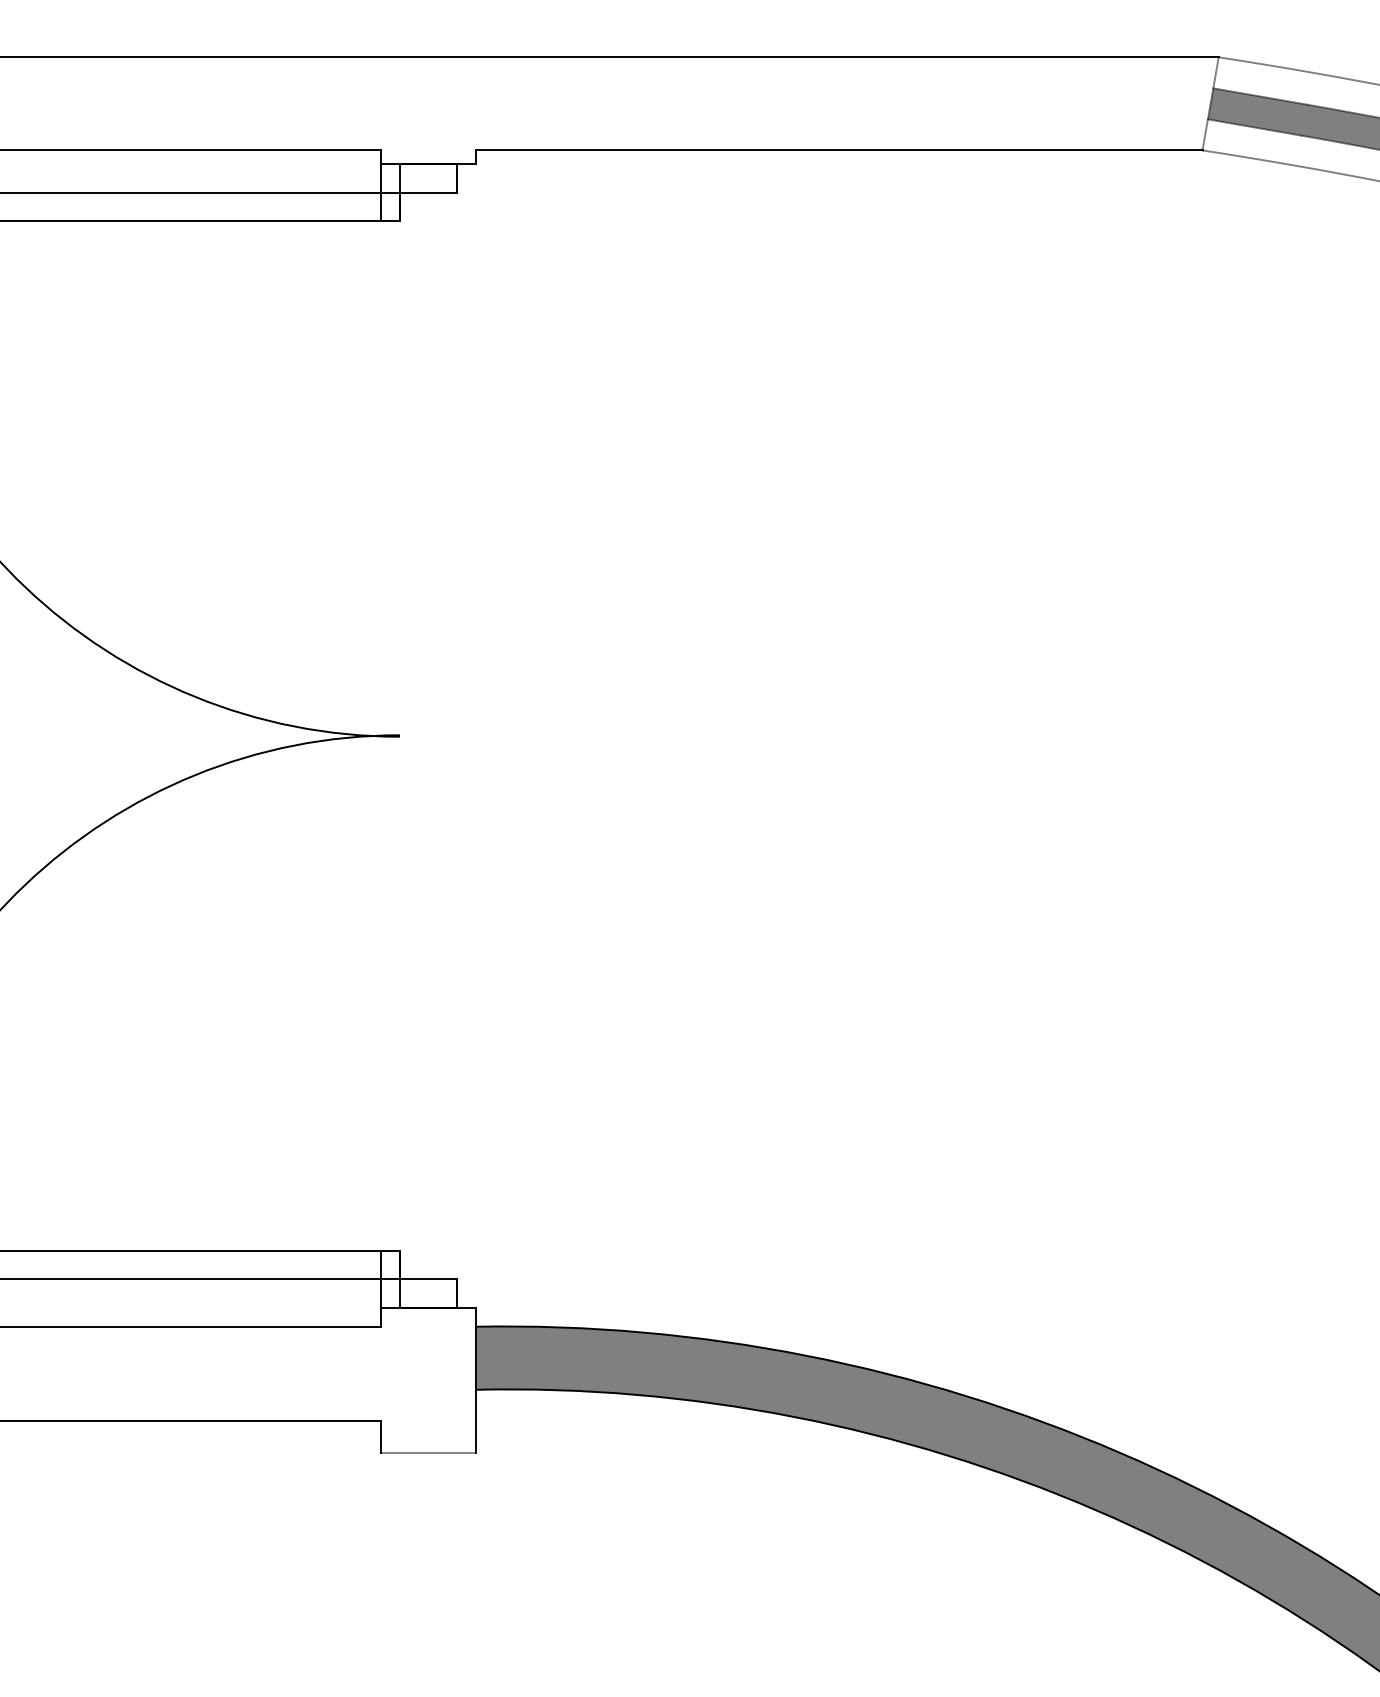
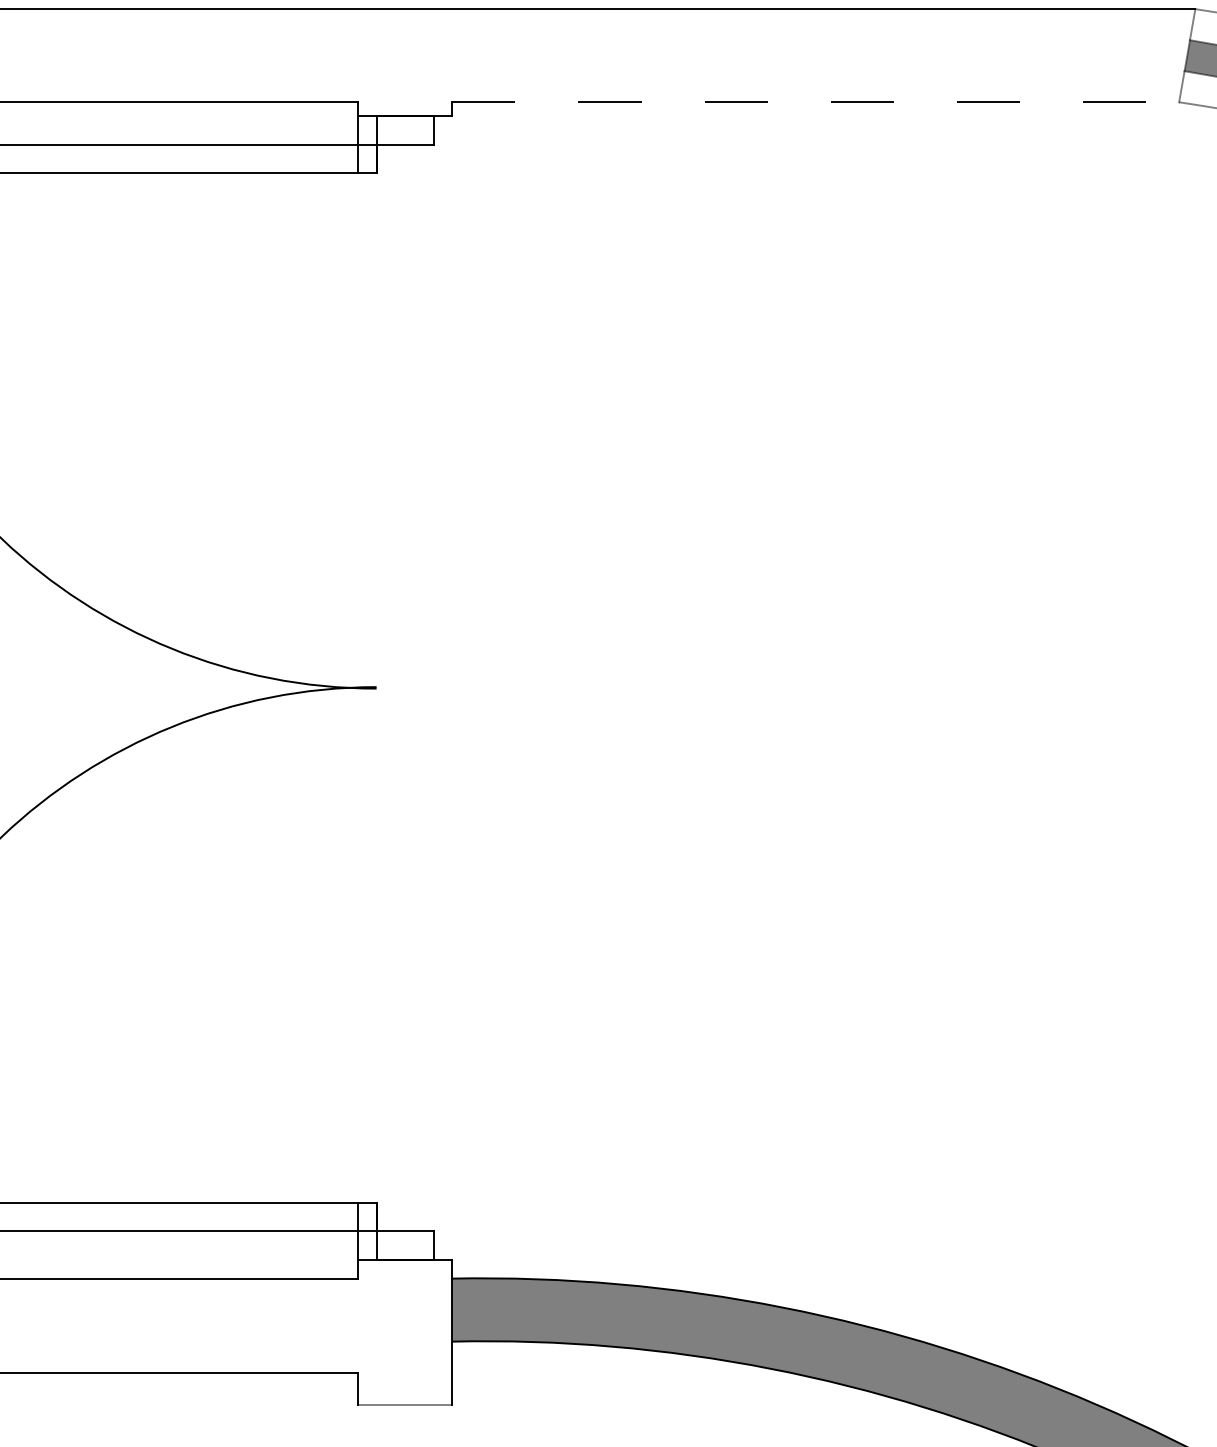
line: (839, 150) -> (816, 102), solid -> dashed

